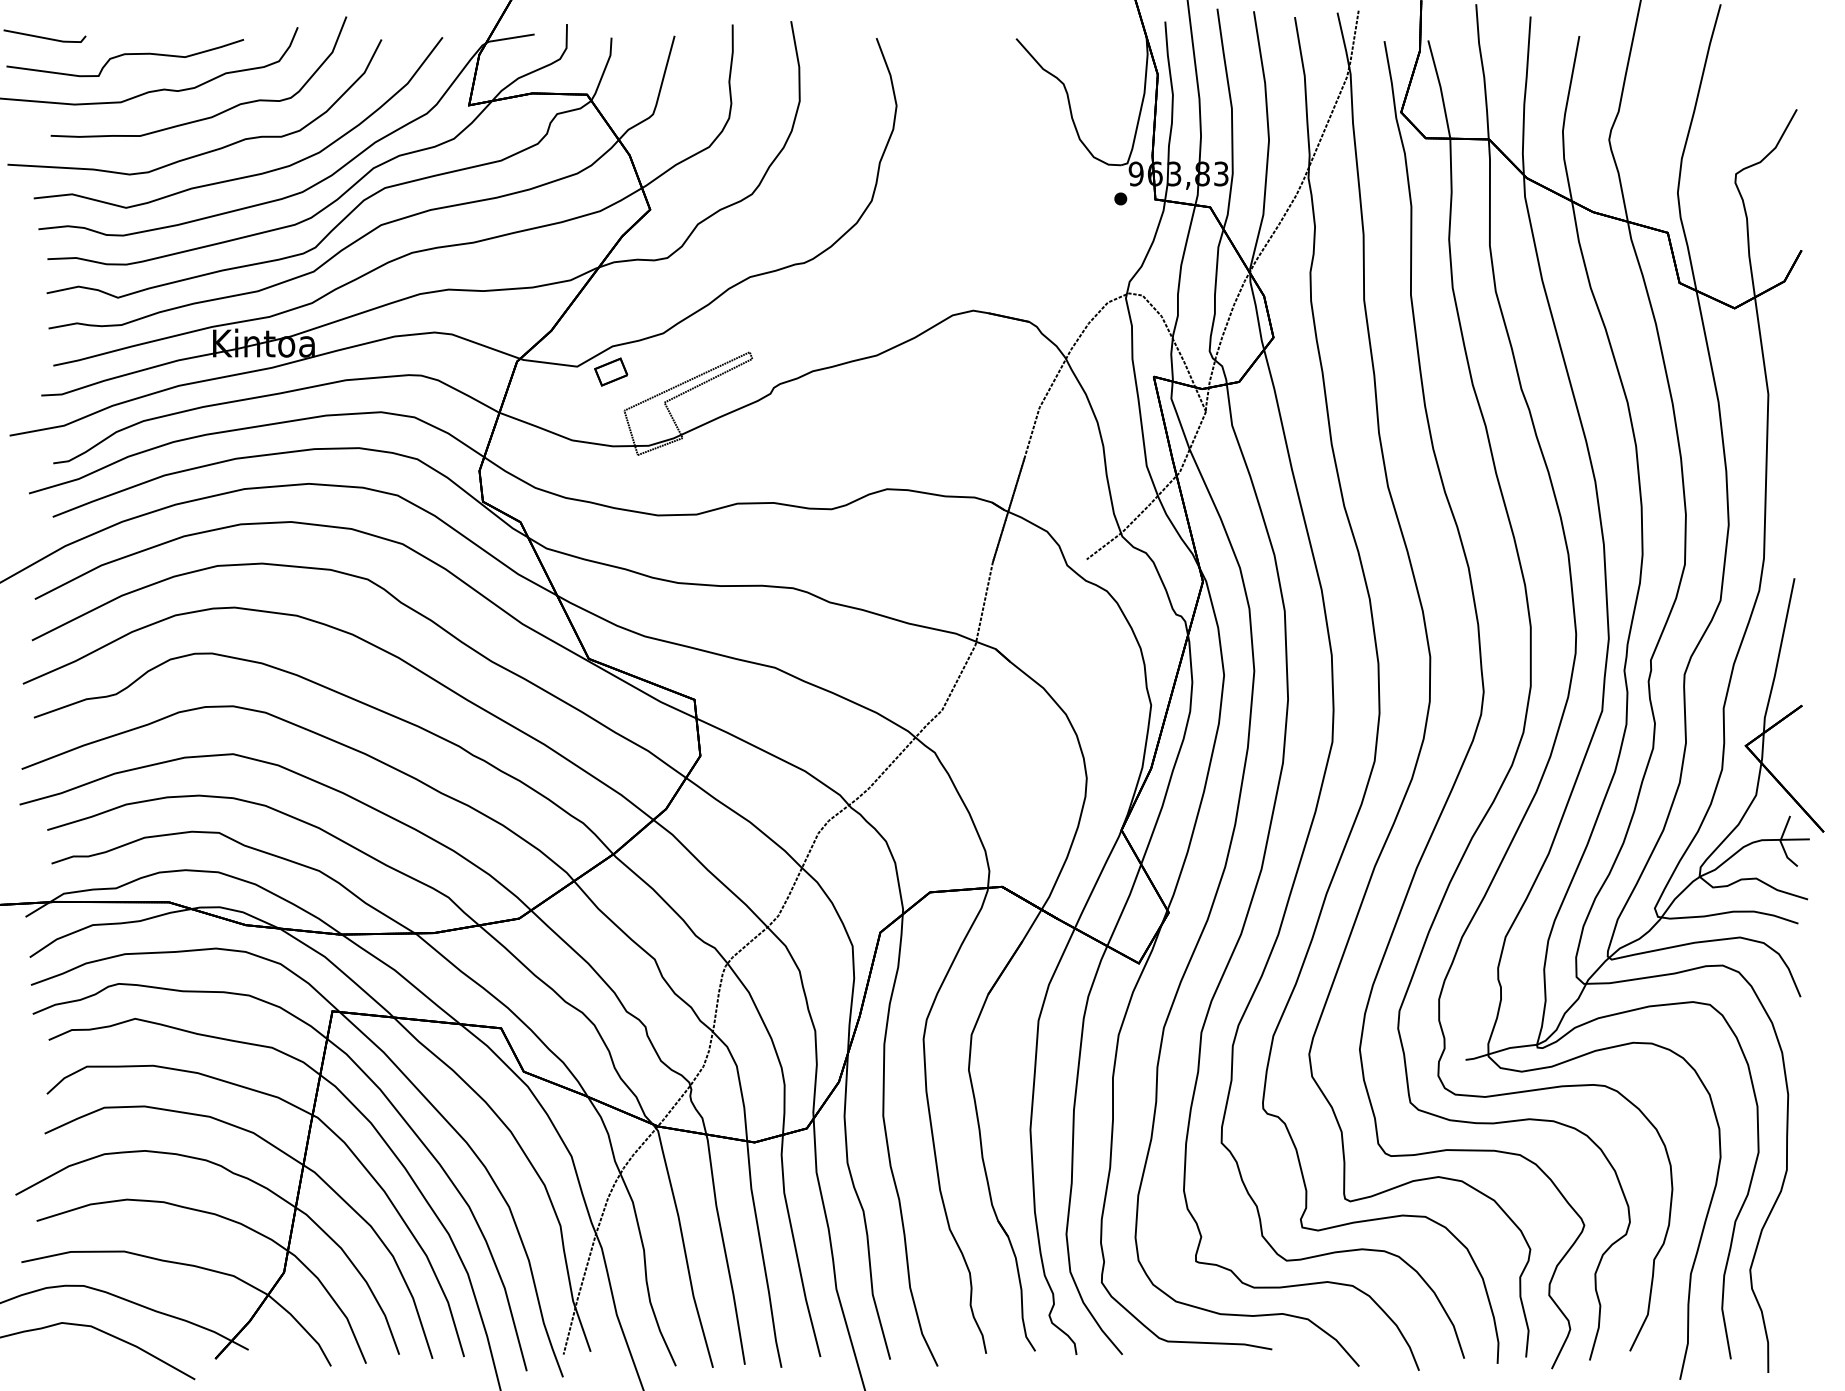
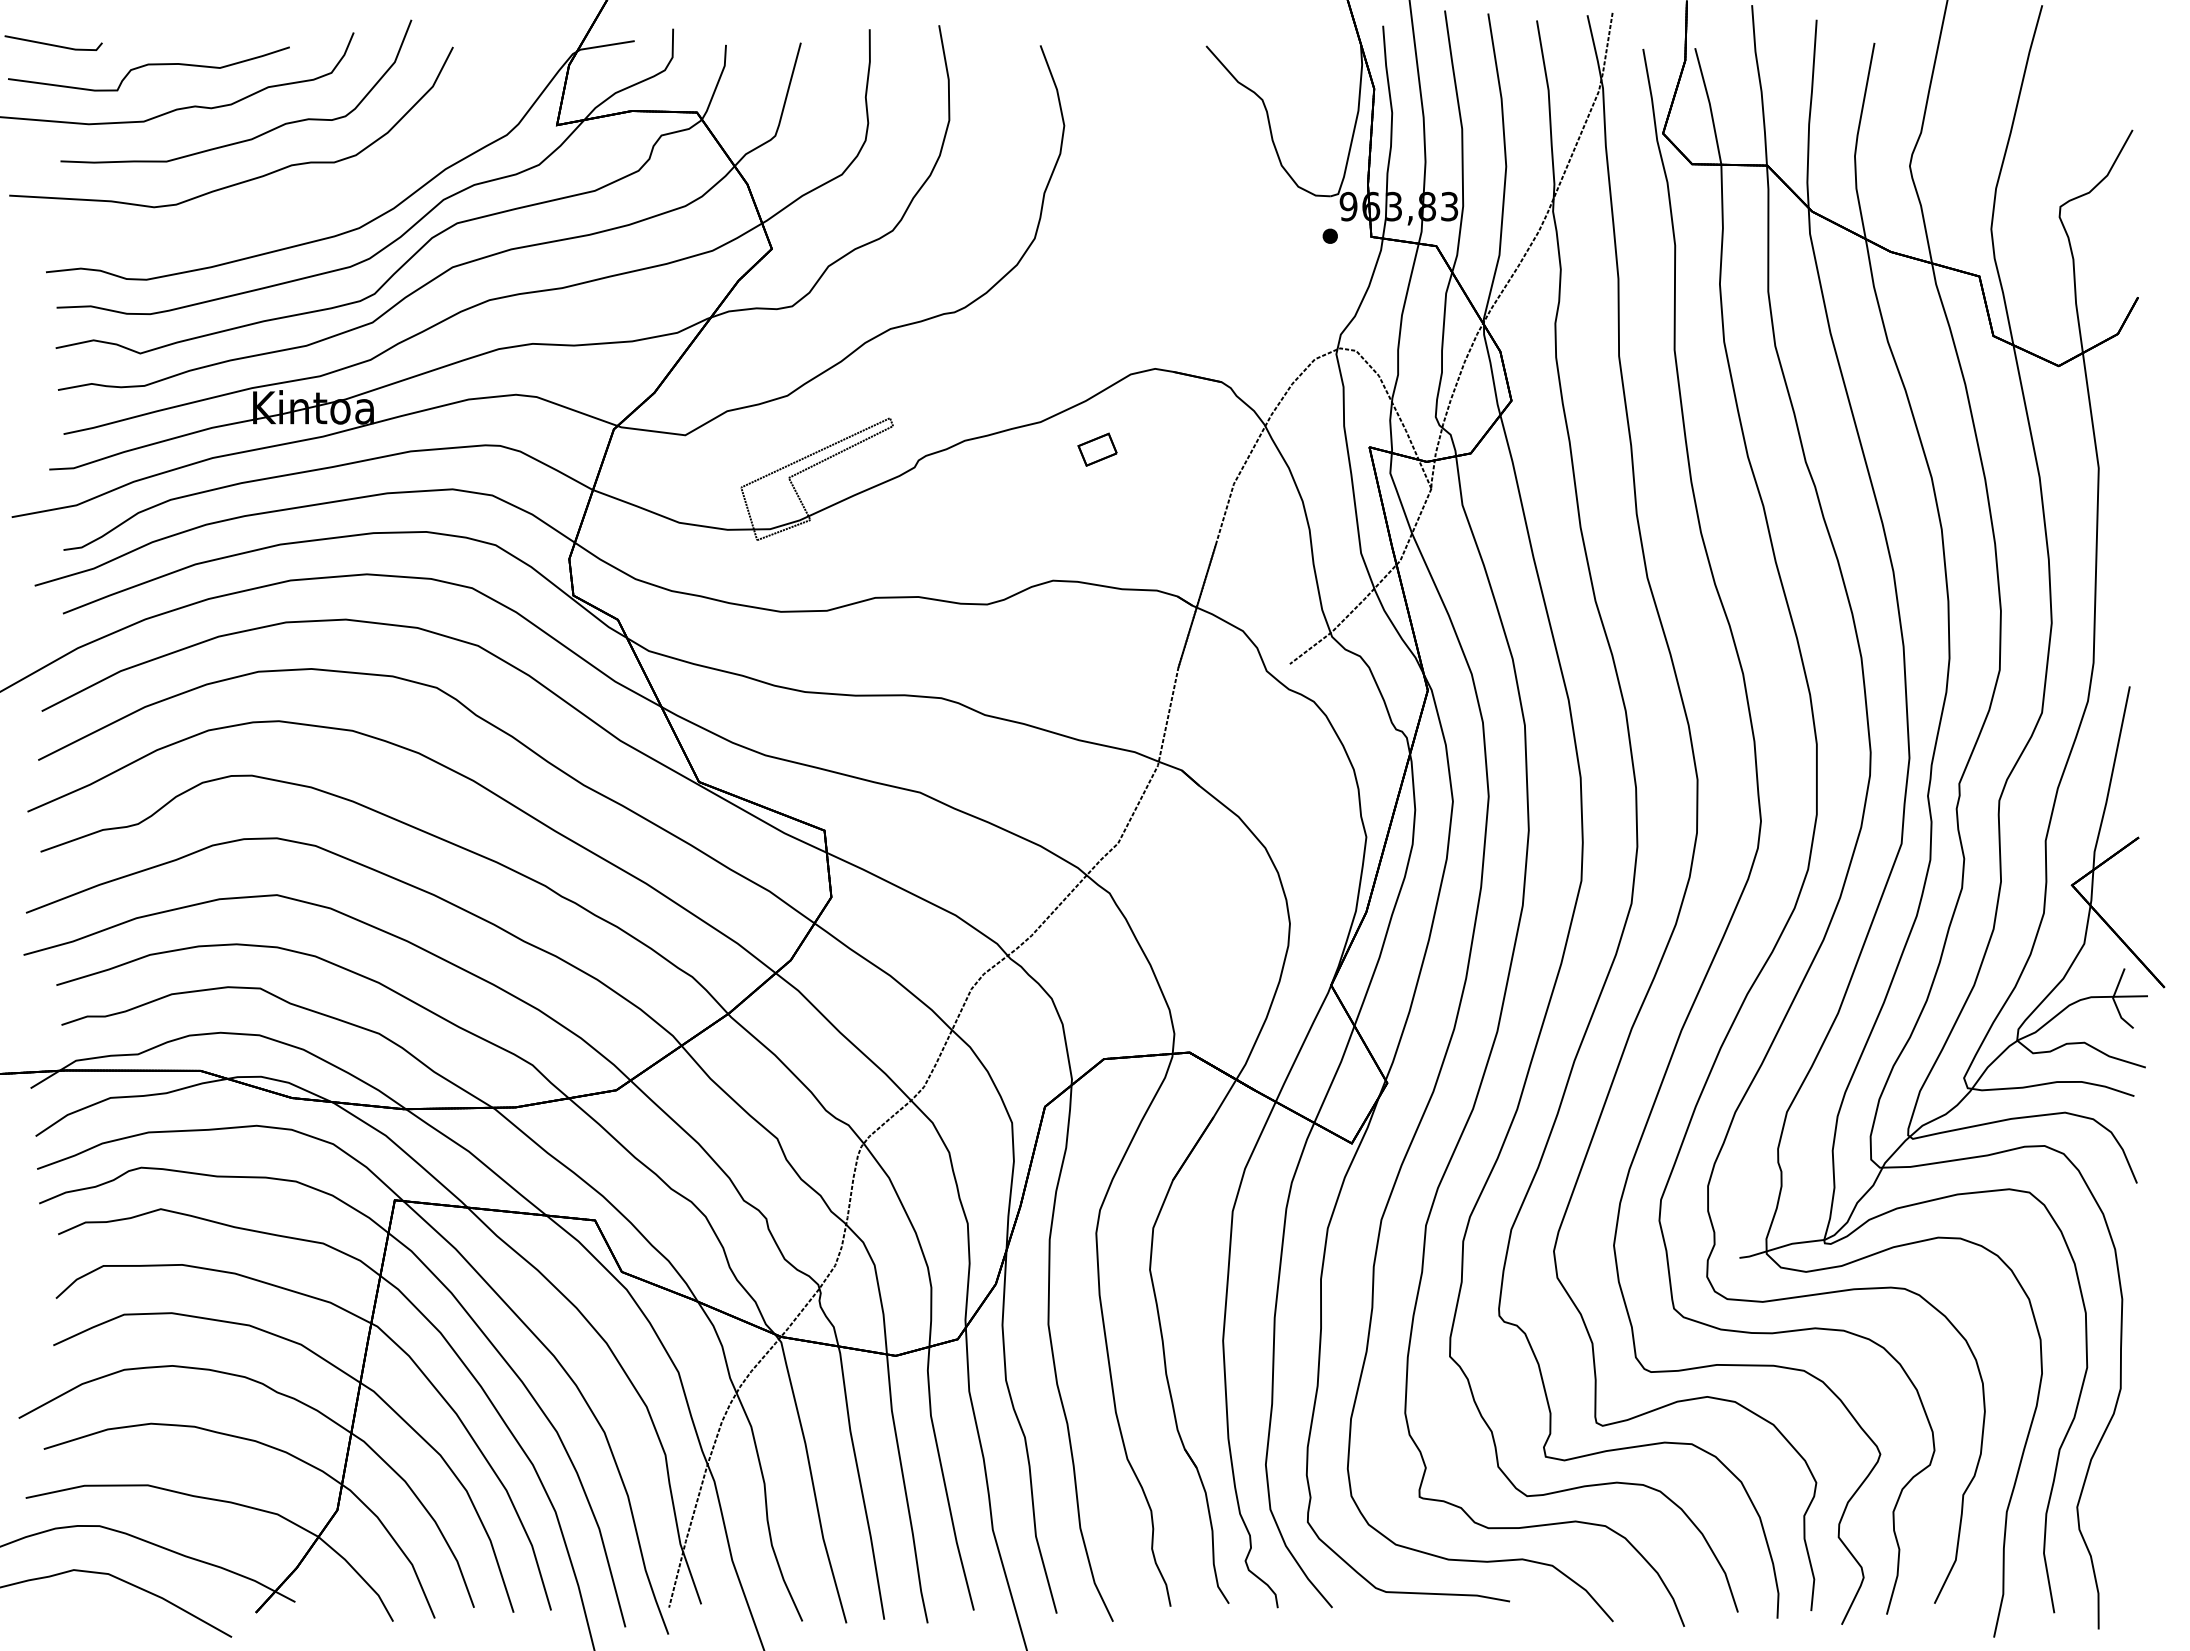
curve: (252, 174) -> (299, 207), removed
part: (611, 371) -> (1097, 449), moved

